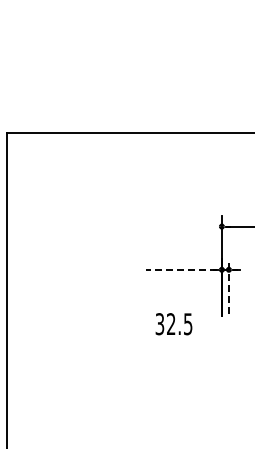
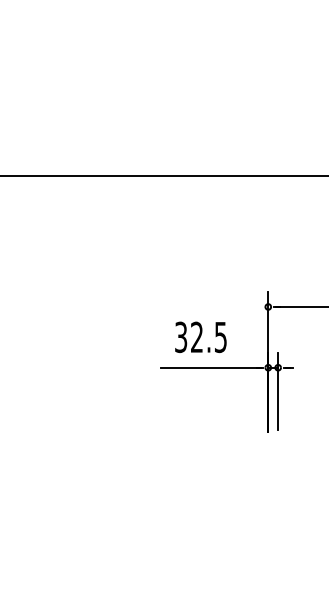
line: (180, 269) -> (210, 367), dashed -> solid
line: (228, 286) -> (277, 391), dashed -> solid
text: (173, 324) -> (200, 337), moved

